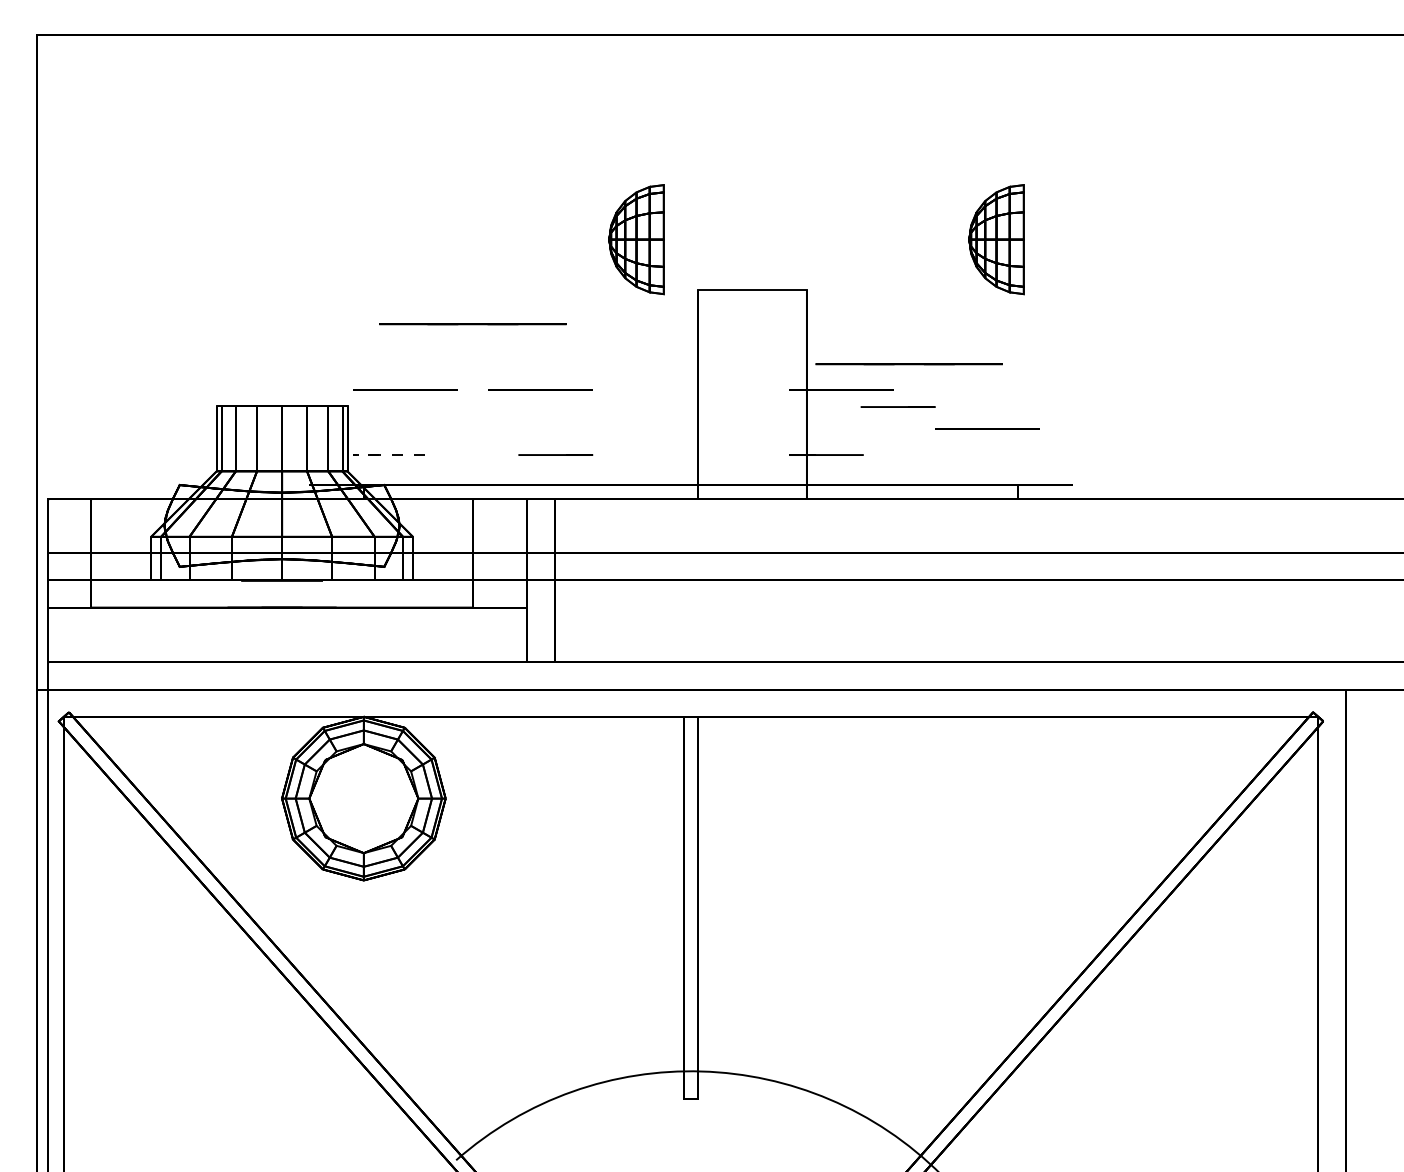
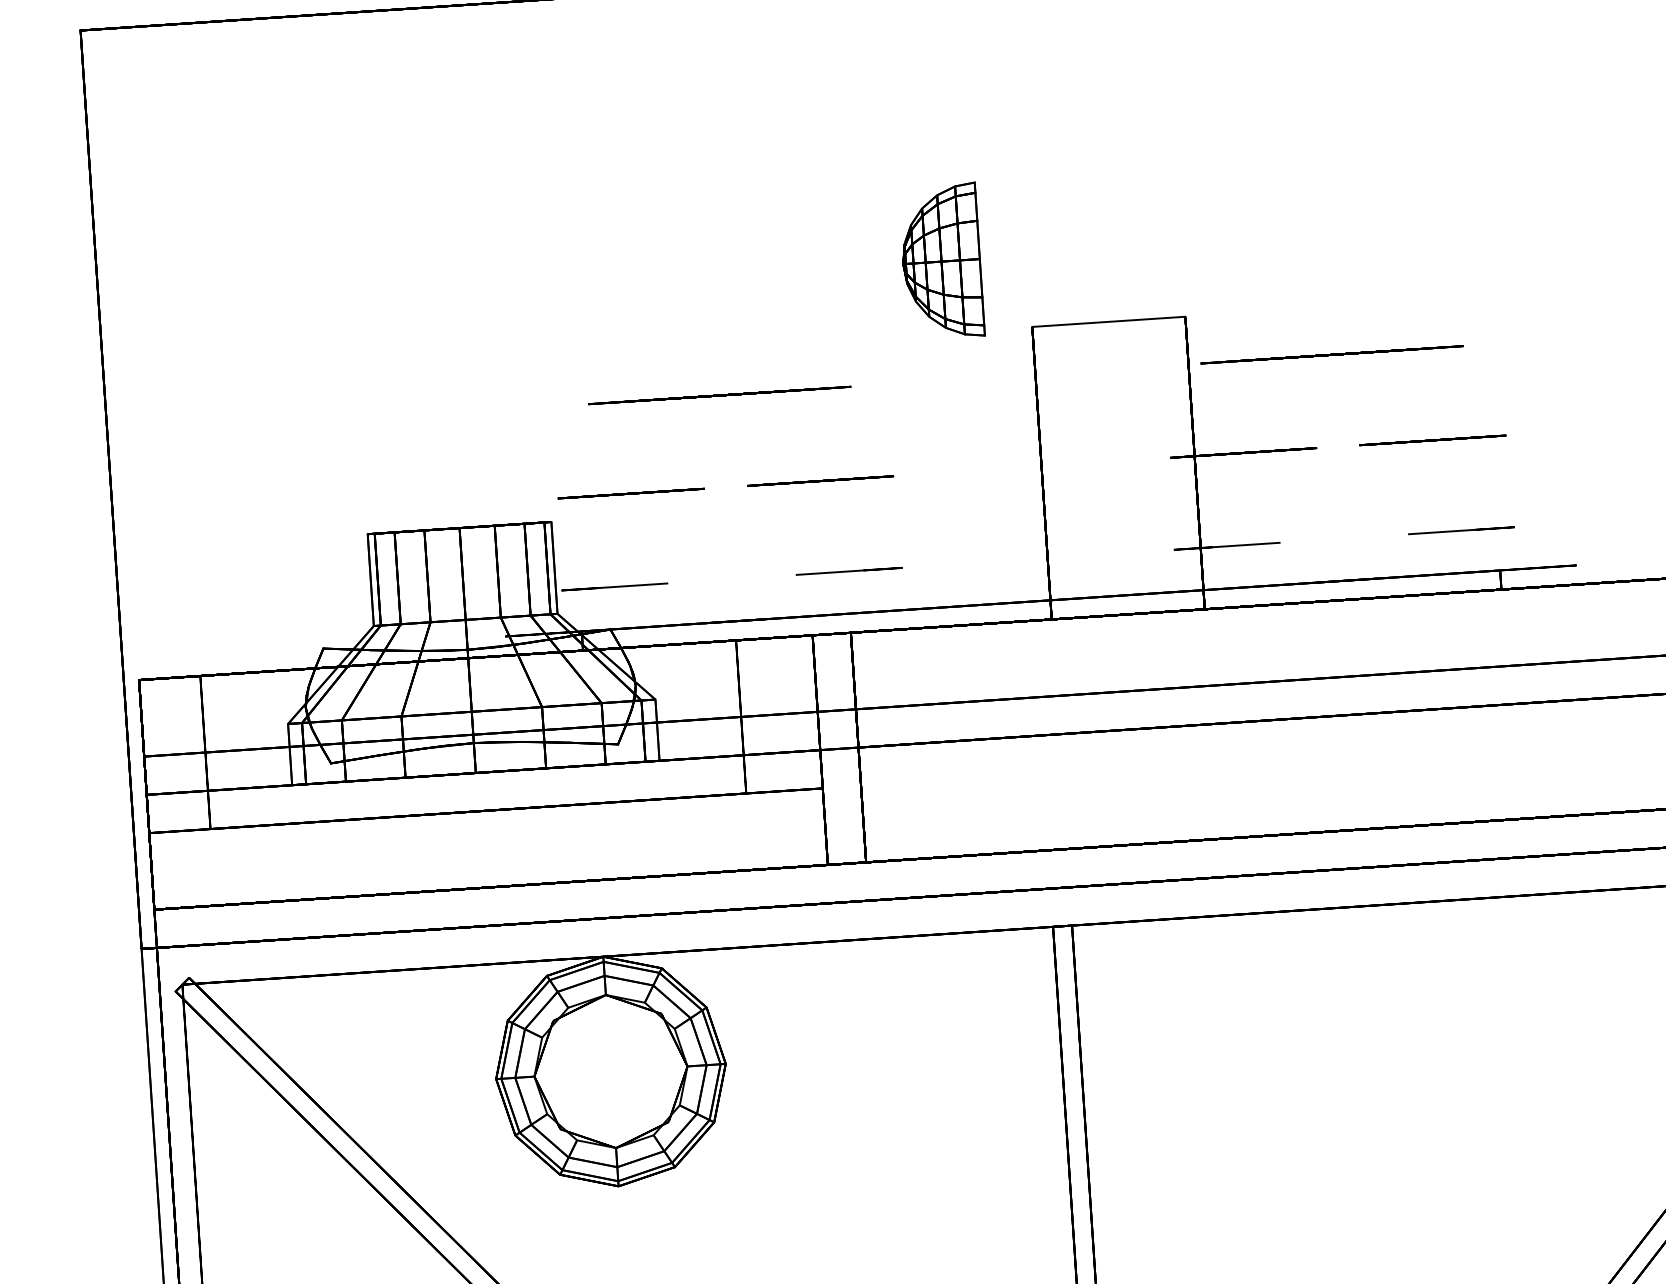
part: (996, 239) -> (1446, 227), removed
line: (908, 364) -> (1331, 355), moved
line: (897, 406) -> (1459, 530), moved
line: (987, 428) -> (1432, 440), moved
arc: (367, 455) -> (584, 589), dashed -> solid

